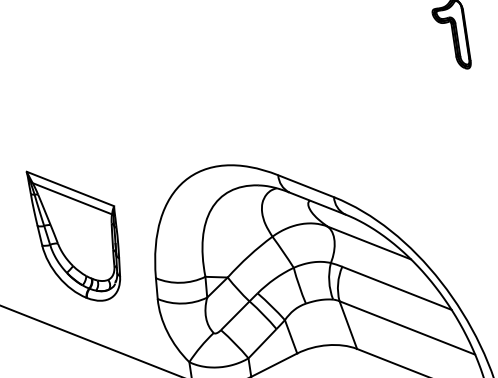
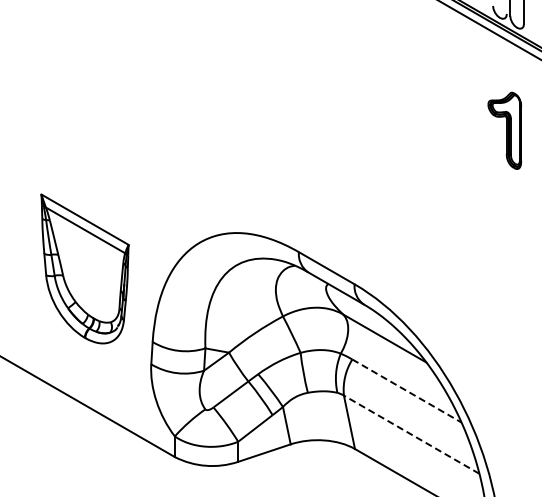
part: (76, 233) -> (84, 268), moved
line: (397, 288) -> (407, 391), solid -> dashed
line: (407, 327) -> (411, 434), solid -> dashed

